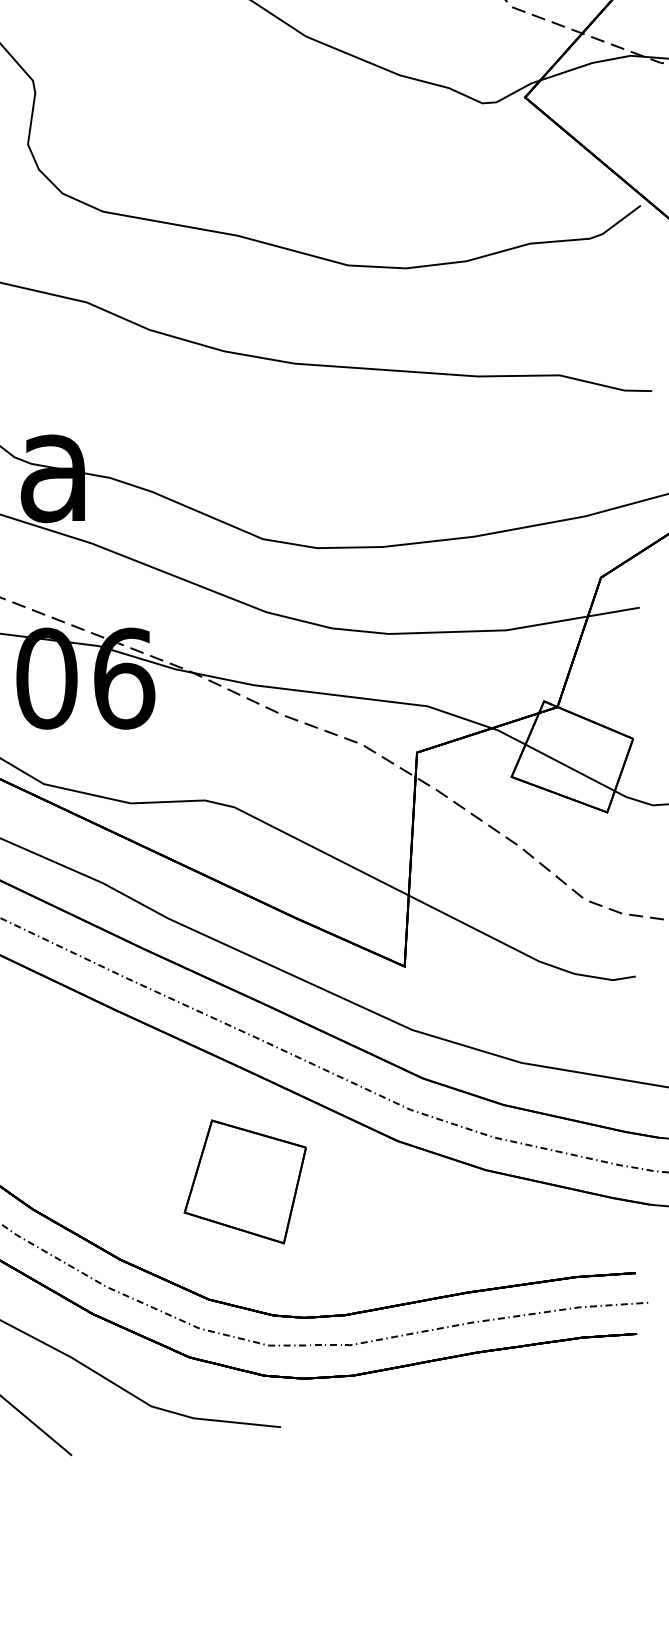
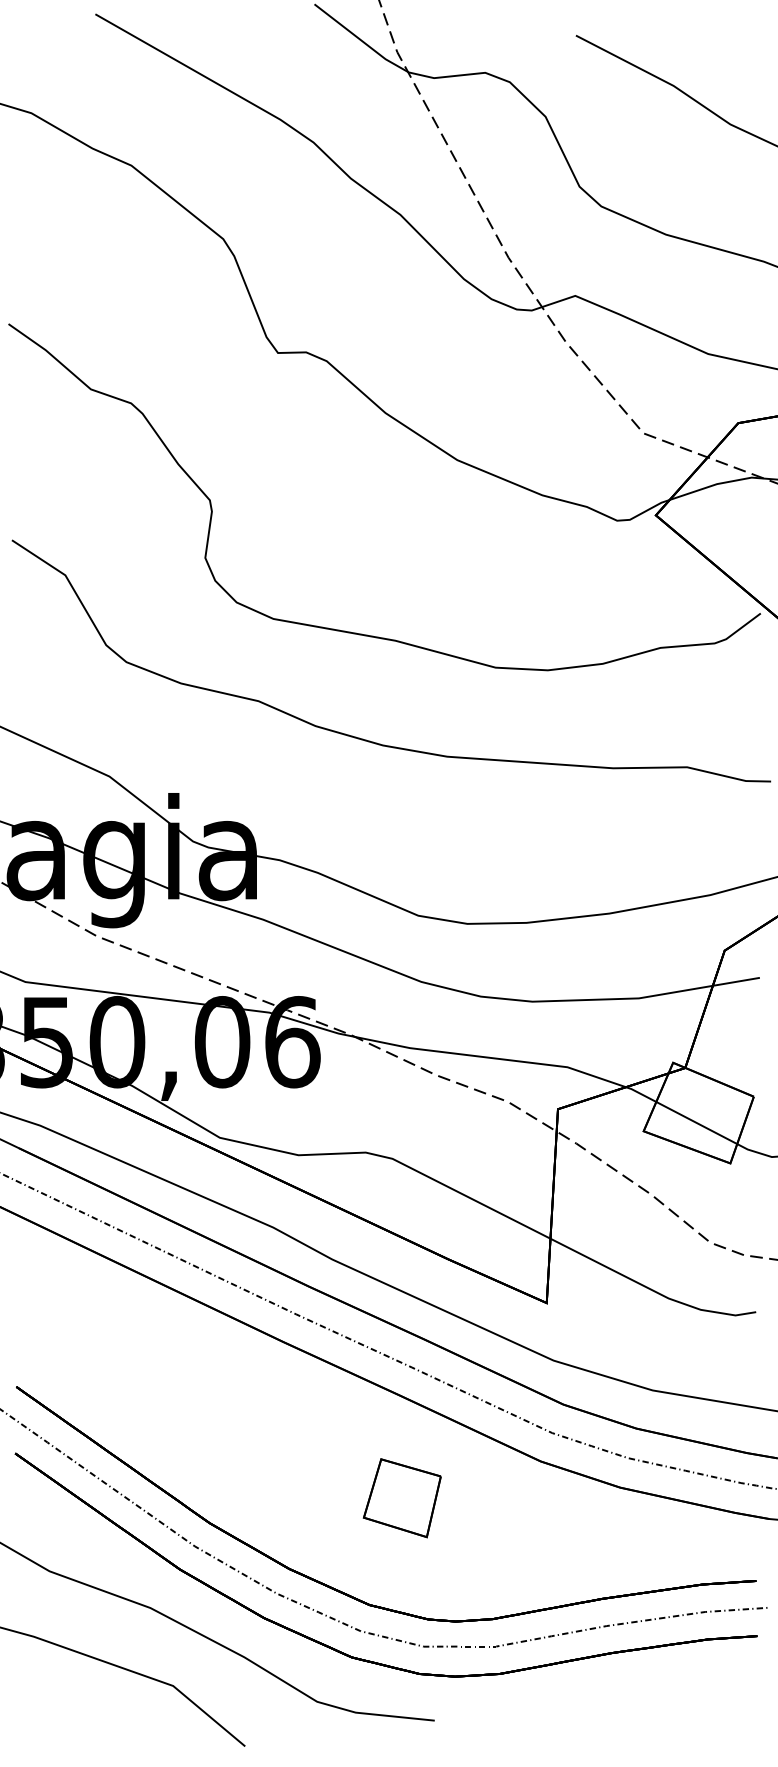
part: (245, 1181) -> (402, 1497), size x0.7

